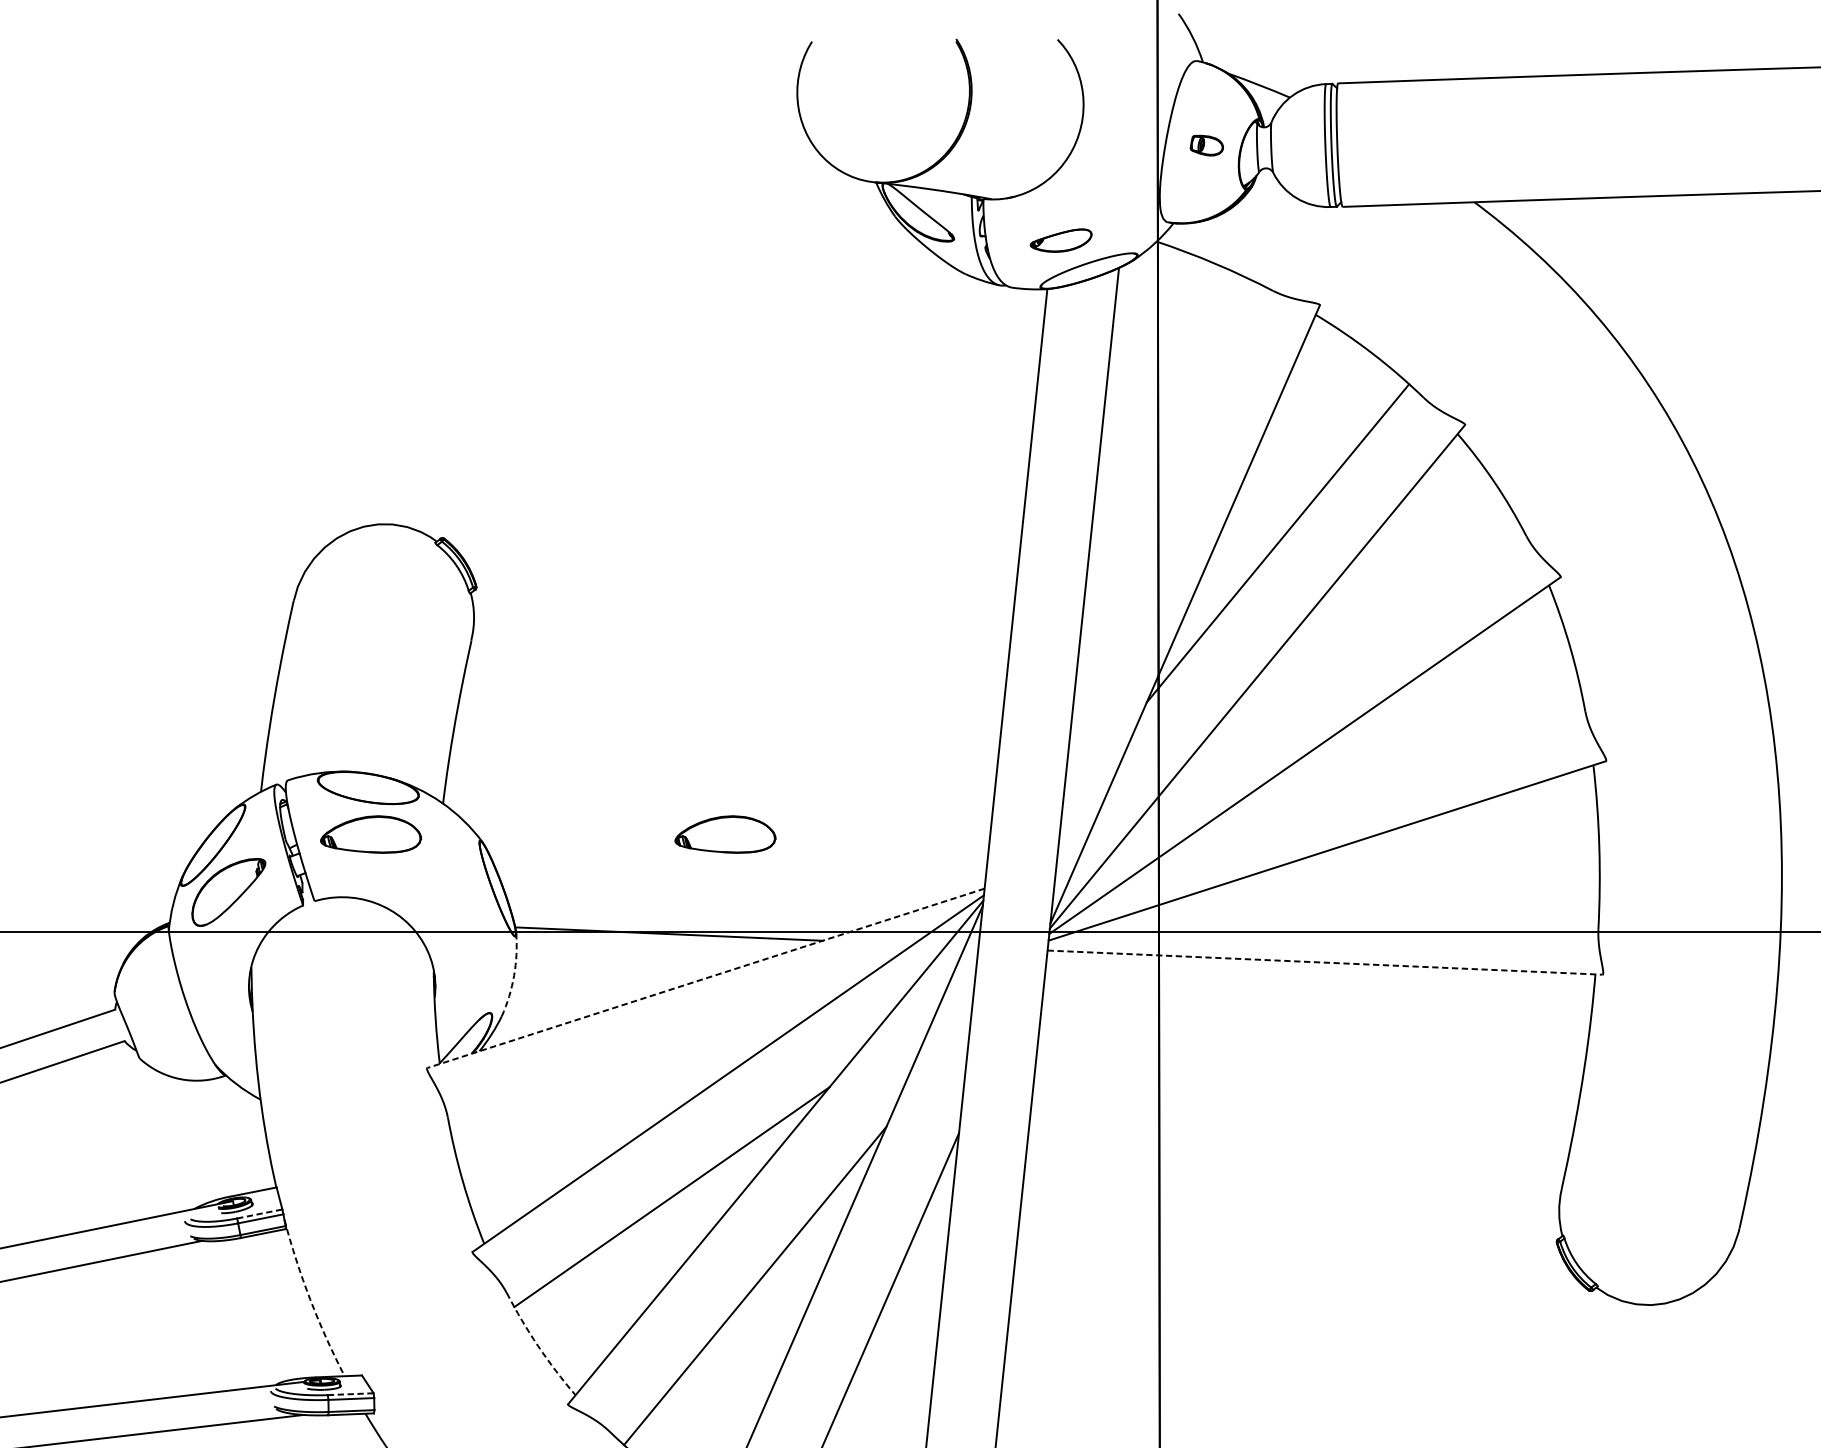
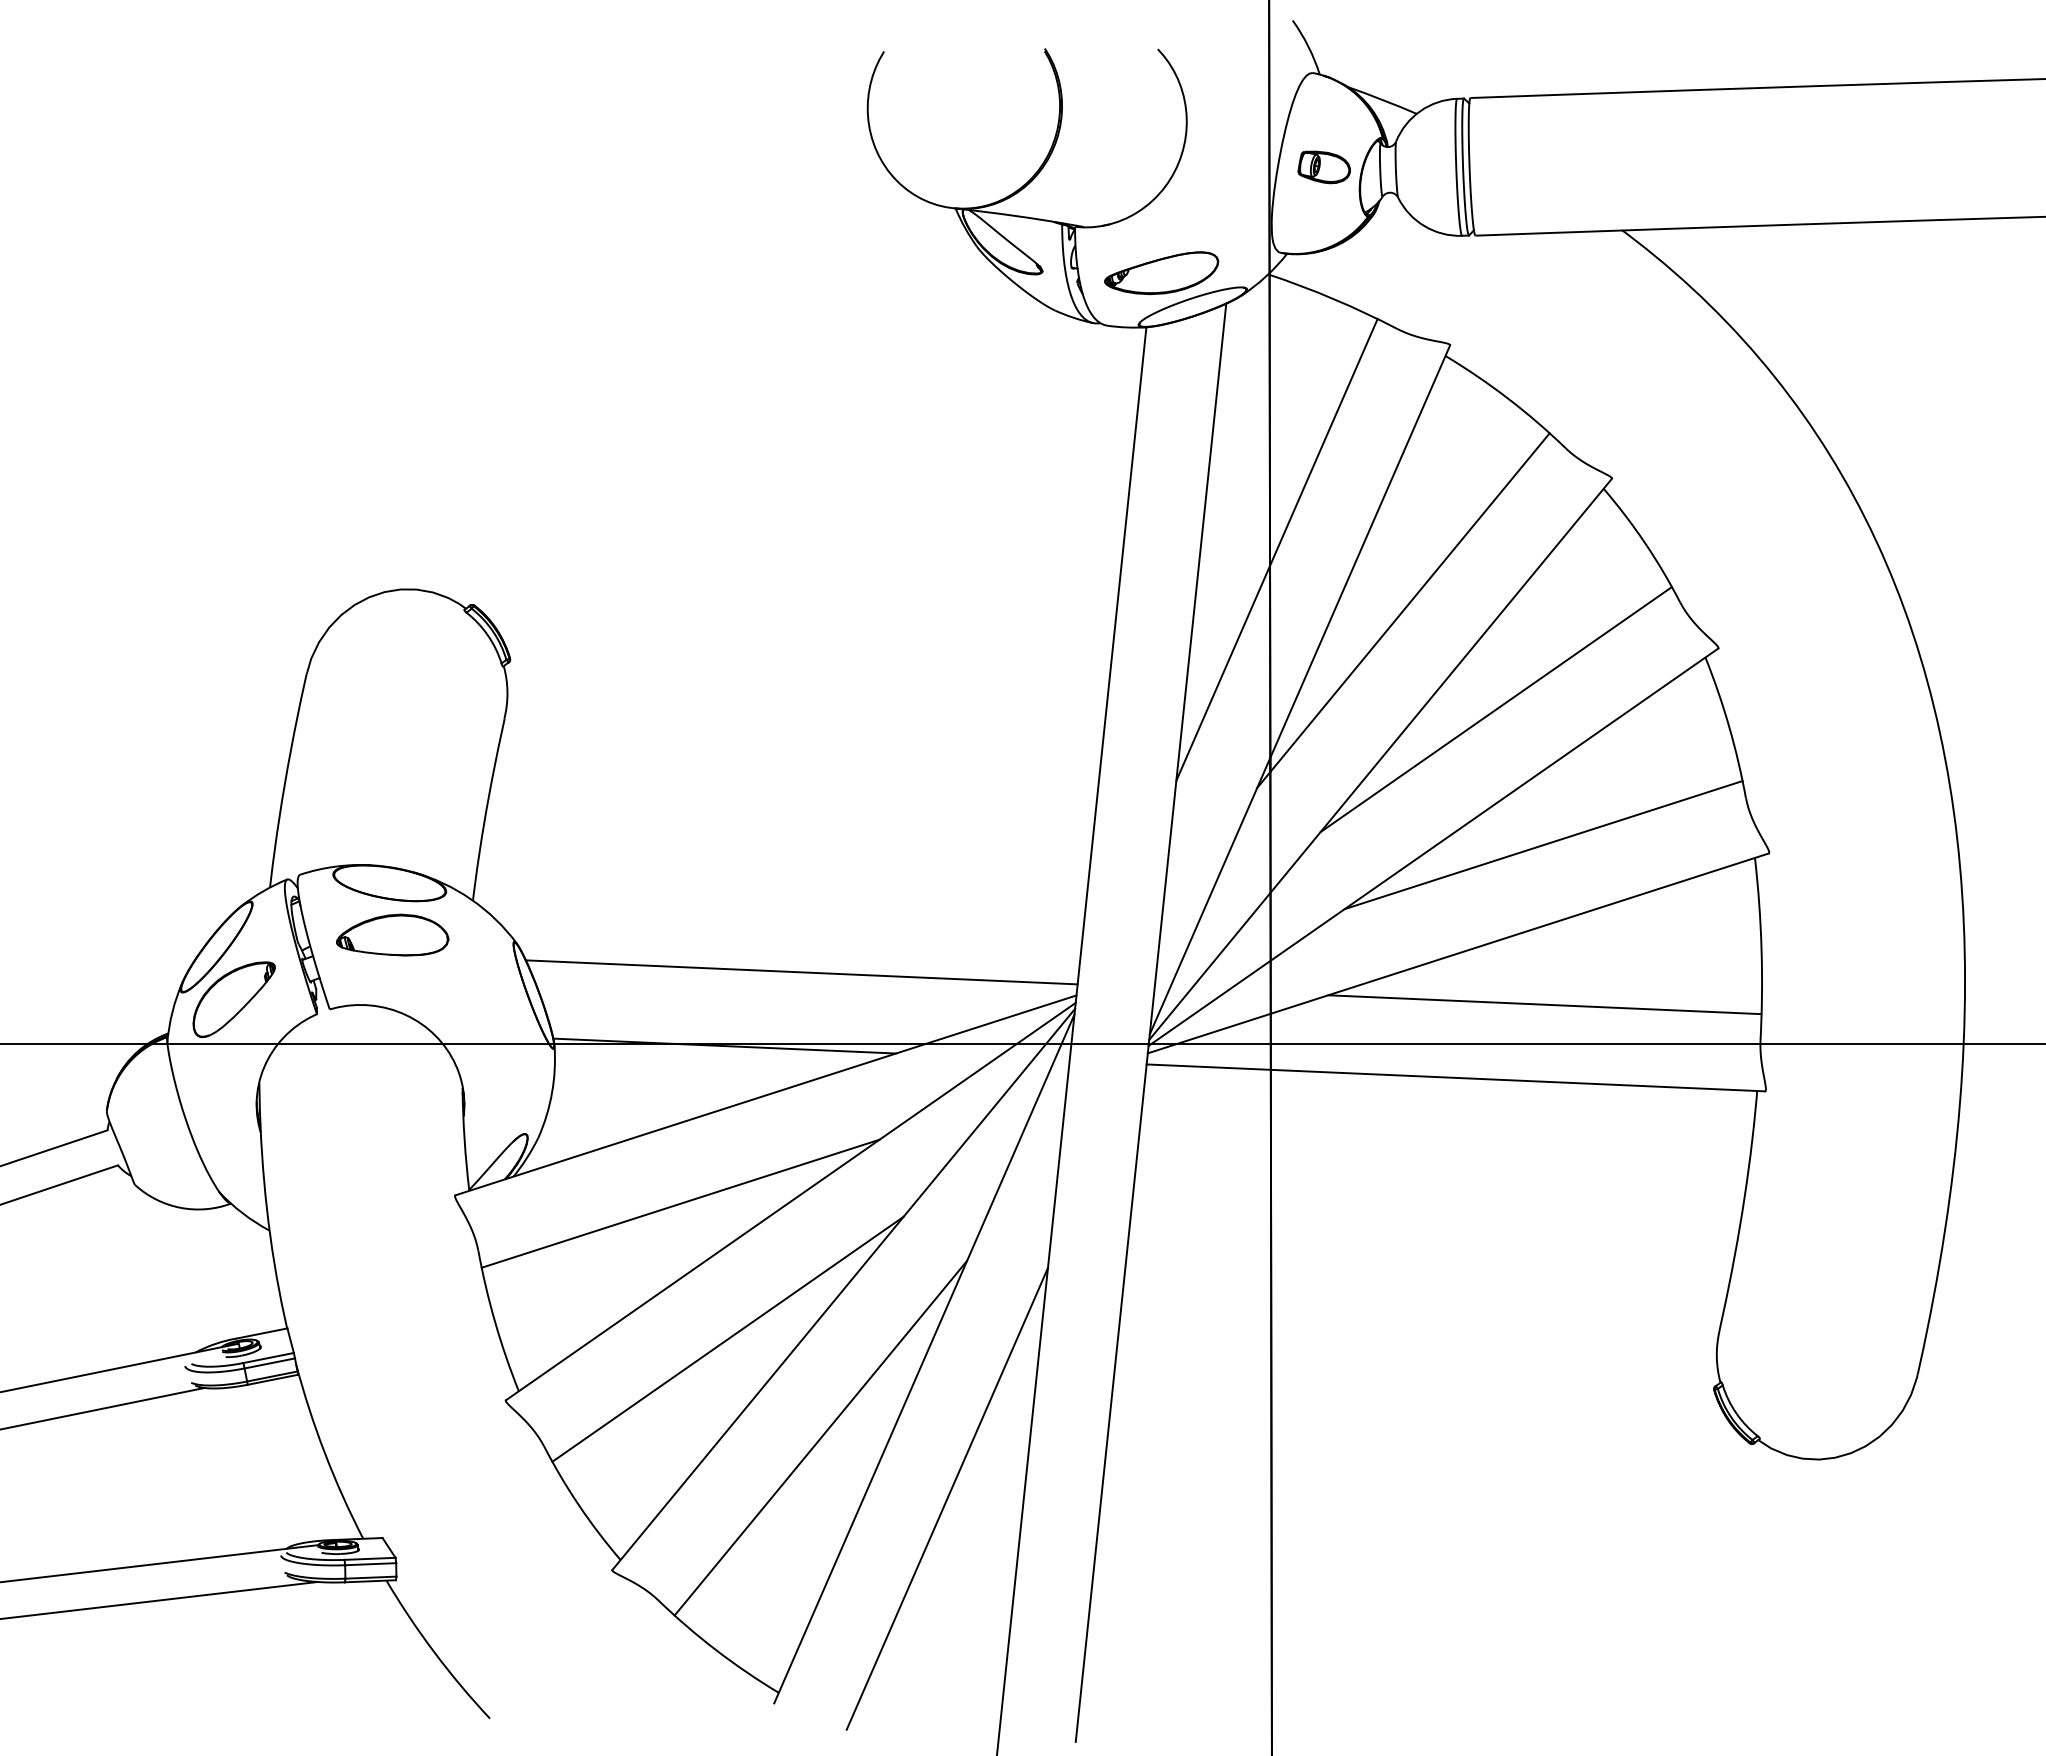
part: (1206, 145) -> (1323, 167), size x1.43
part: (1060, 240) -> (1161, 273), size x1.67
line: (1164, 488) -> (1276, 549), added
line: (1360, 632) -> (1495, 709), added
line: (1403, 754) -> (1543, 845), added
part: (725, 833) -> (787, 934), removed
line: (737, 868) -> (801, 972), added
line: (1404, 896) -> (1544, 1004), added
line: (1324, 962) -> (1455, 1077), dashed -> solid
arc: (514, 975) -> (552, 1092), dashed -> solid
line: (705, 978) -> (765, 1095), dashed -> solid
line: (629, 1075) -> (680, 1203), added
line: (259, 1214) -> (268, 1358), dashed -> solid
arc: (309, 1299) -> (324, 1453), dashed -> solid
arc: (537, 1346) -> (578, 1505), dashed -> solid
line: (351, 1393) -> (370, 1558), dashed -> solid

